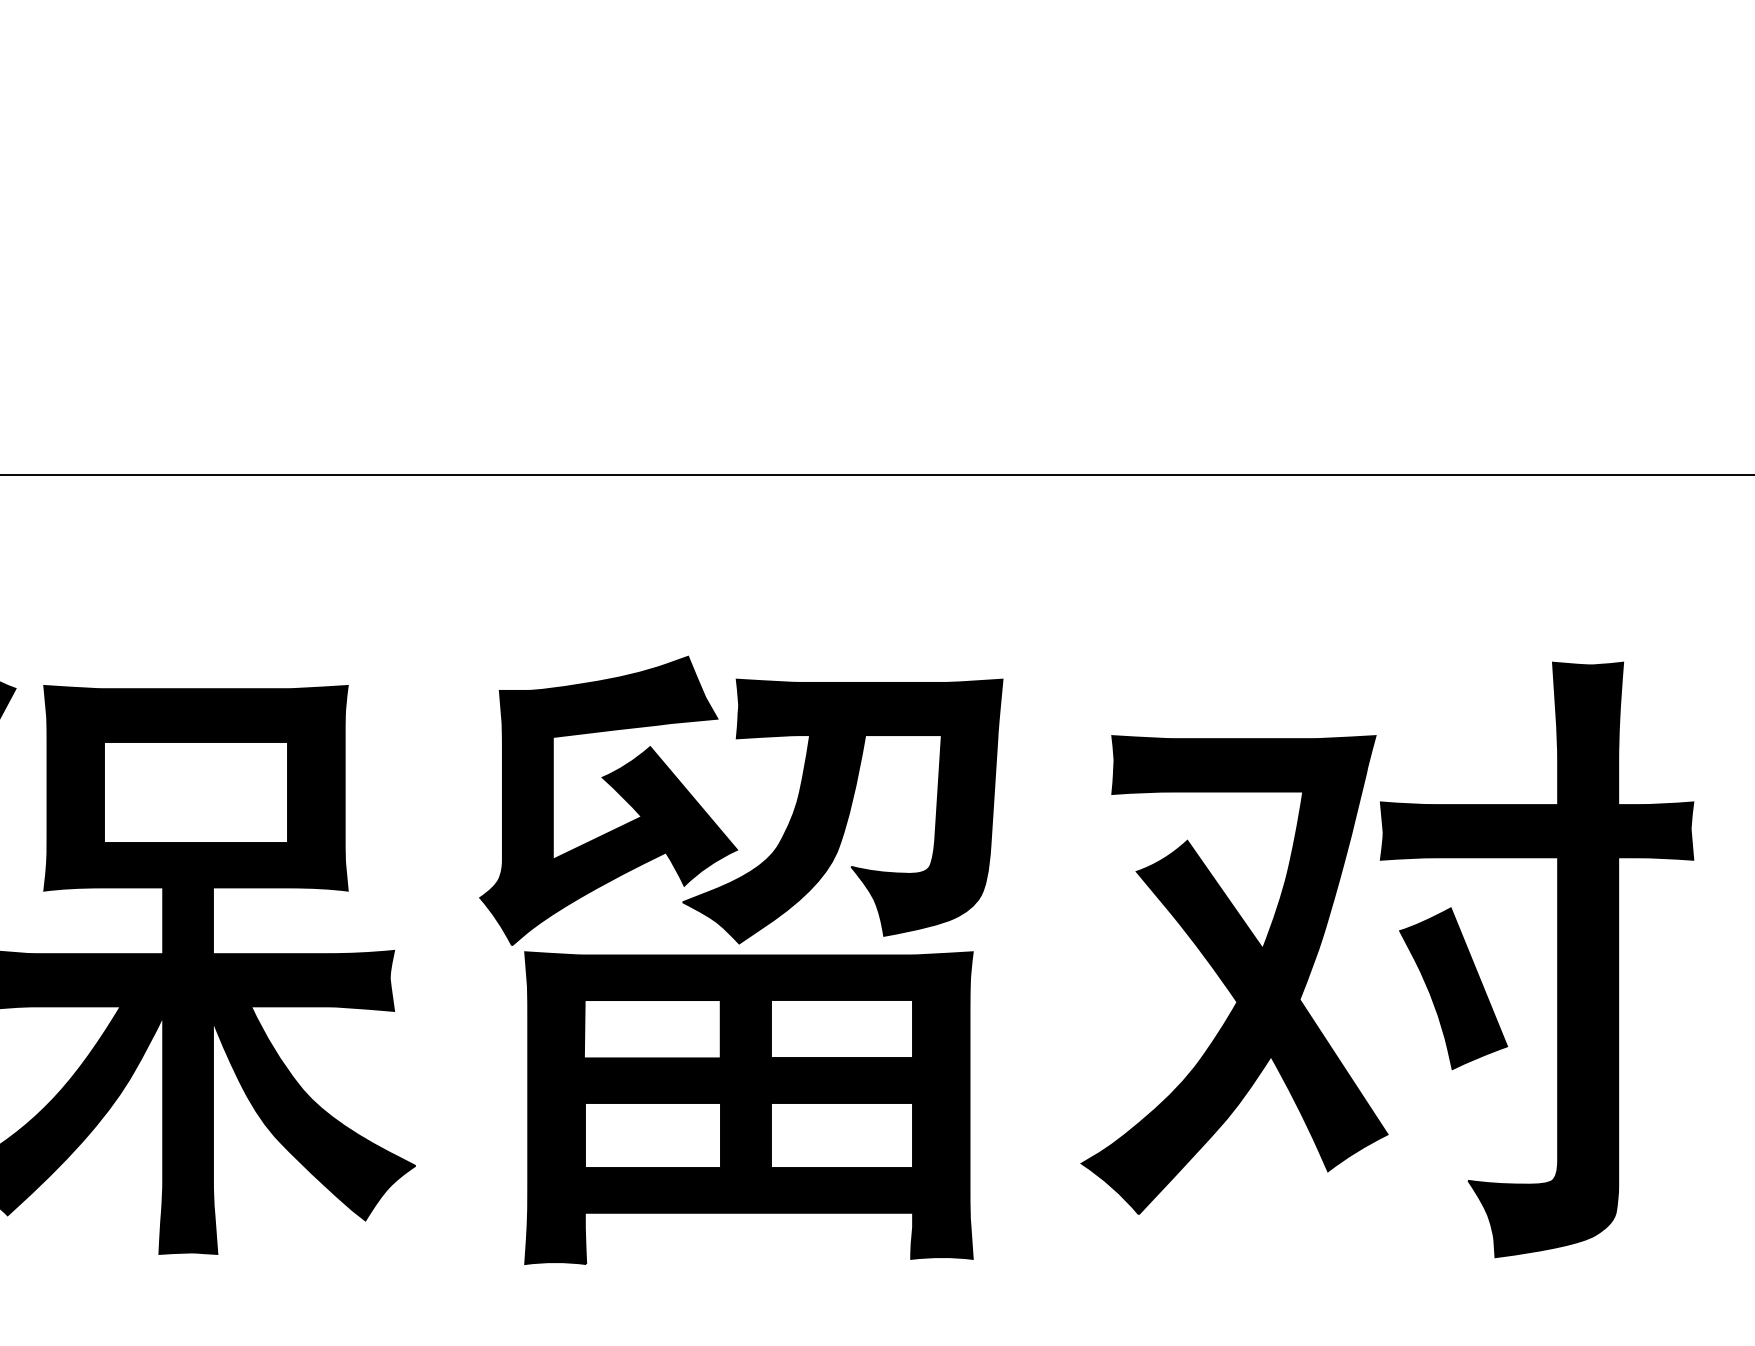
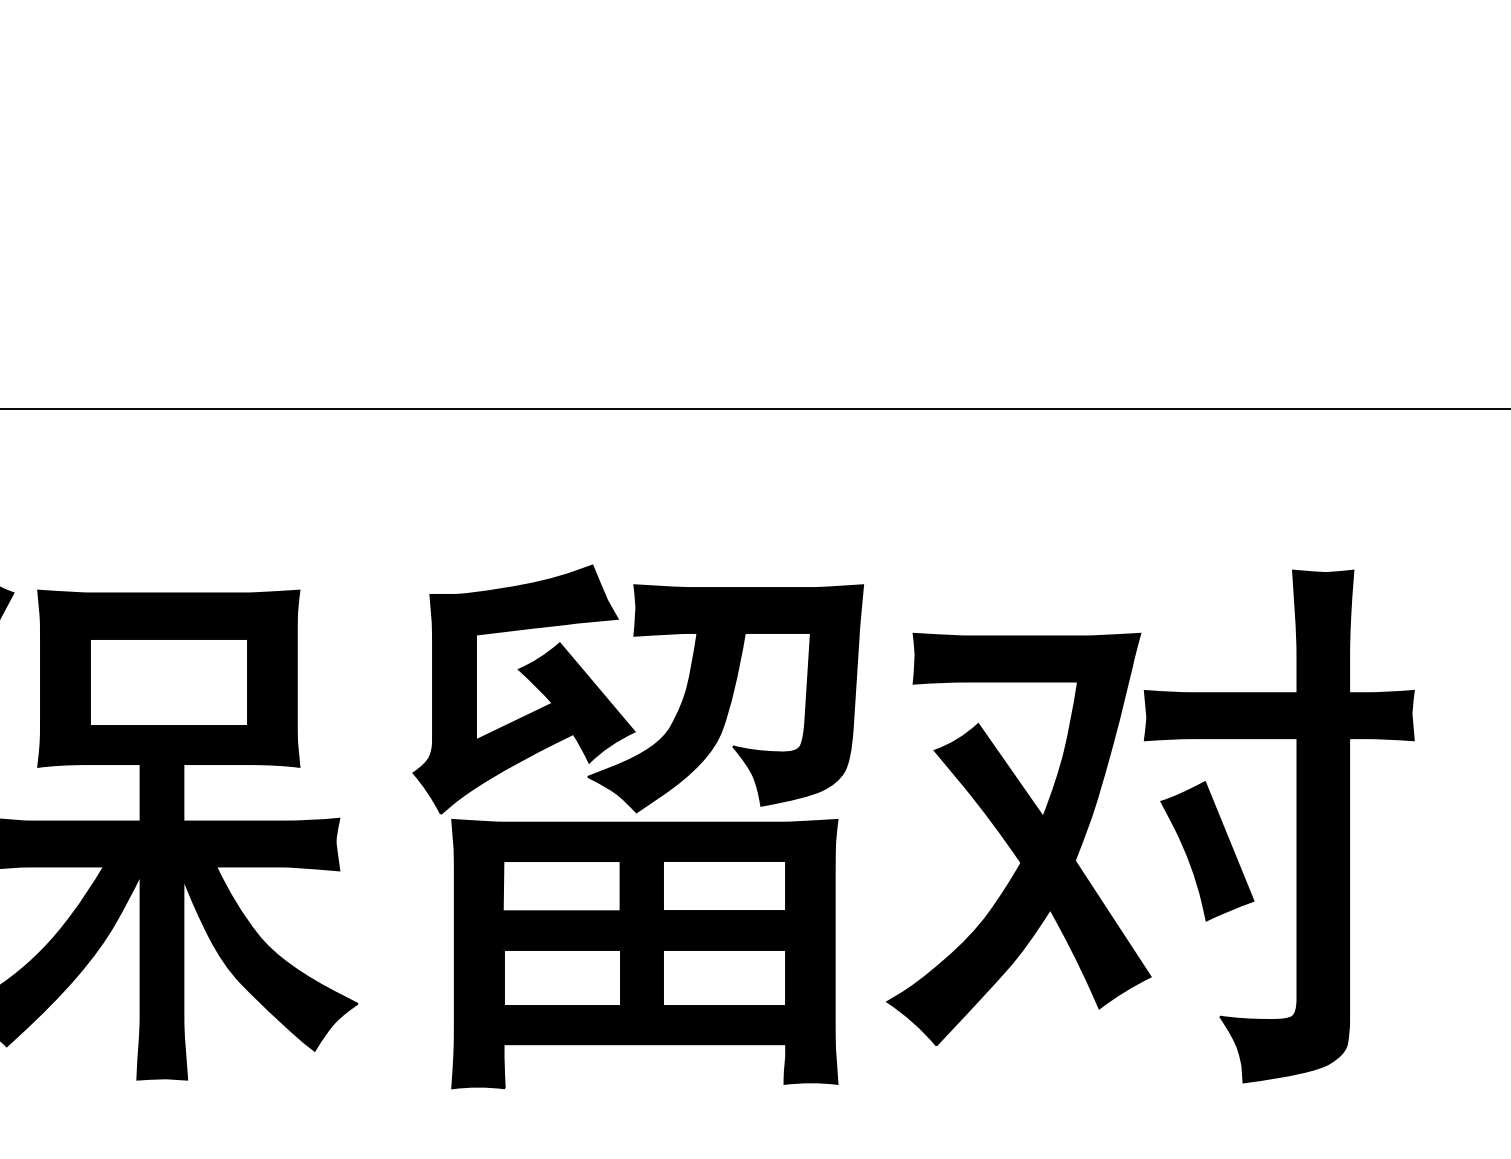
part: (1408, 949) -> (1168, 817), moved

